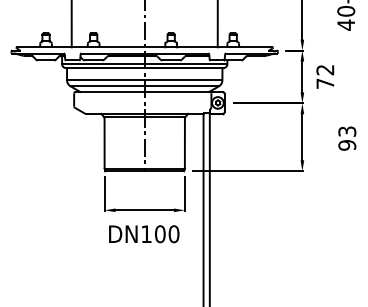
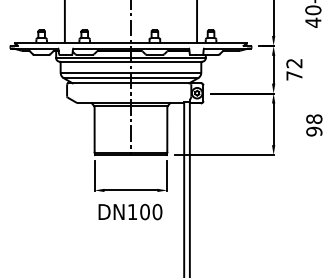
text: (347, 131) -> (314, 119), 93 -> 98

